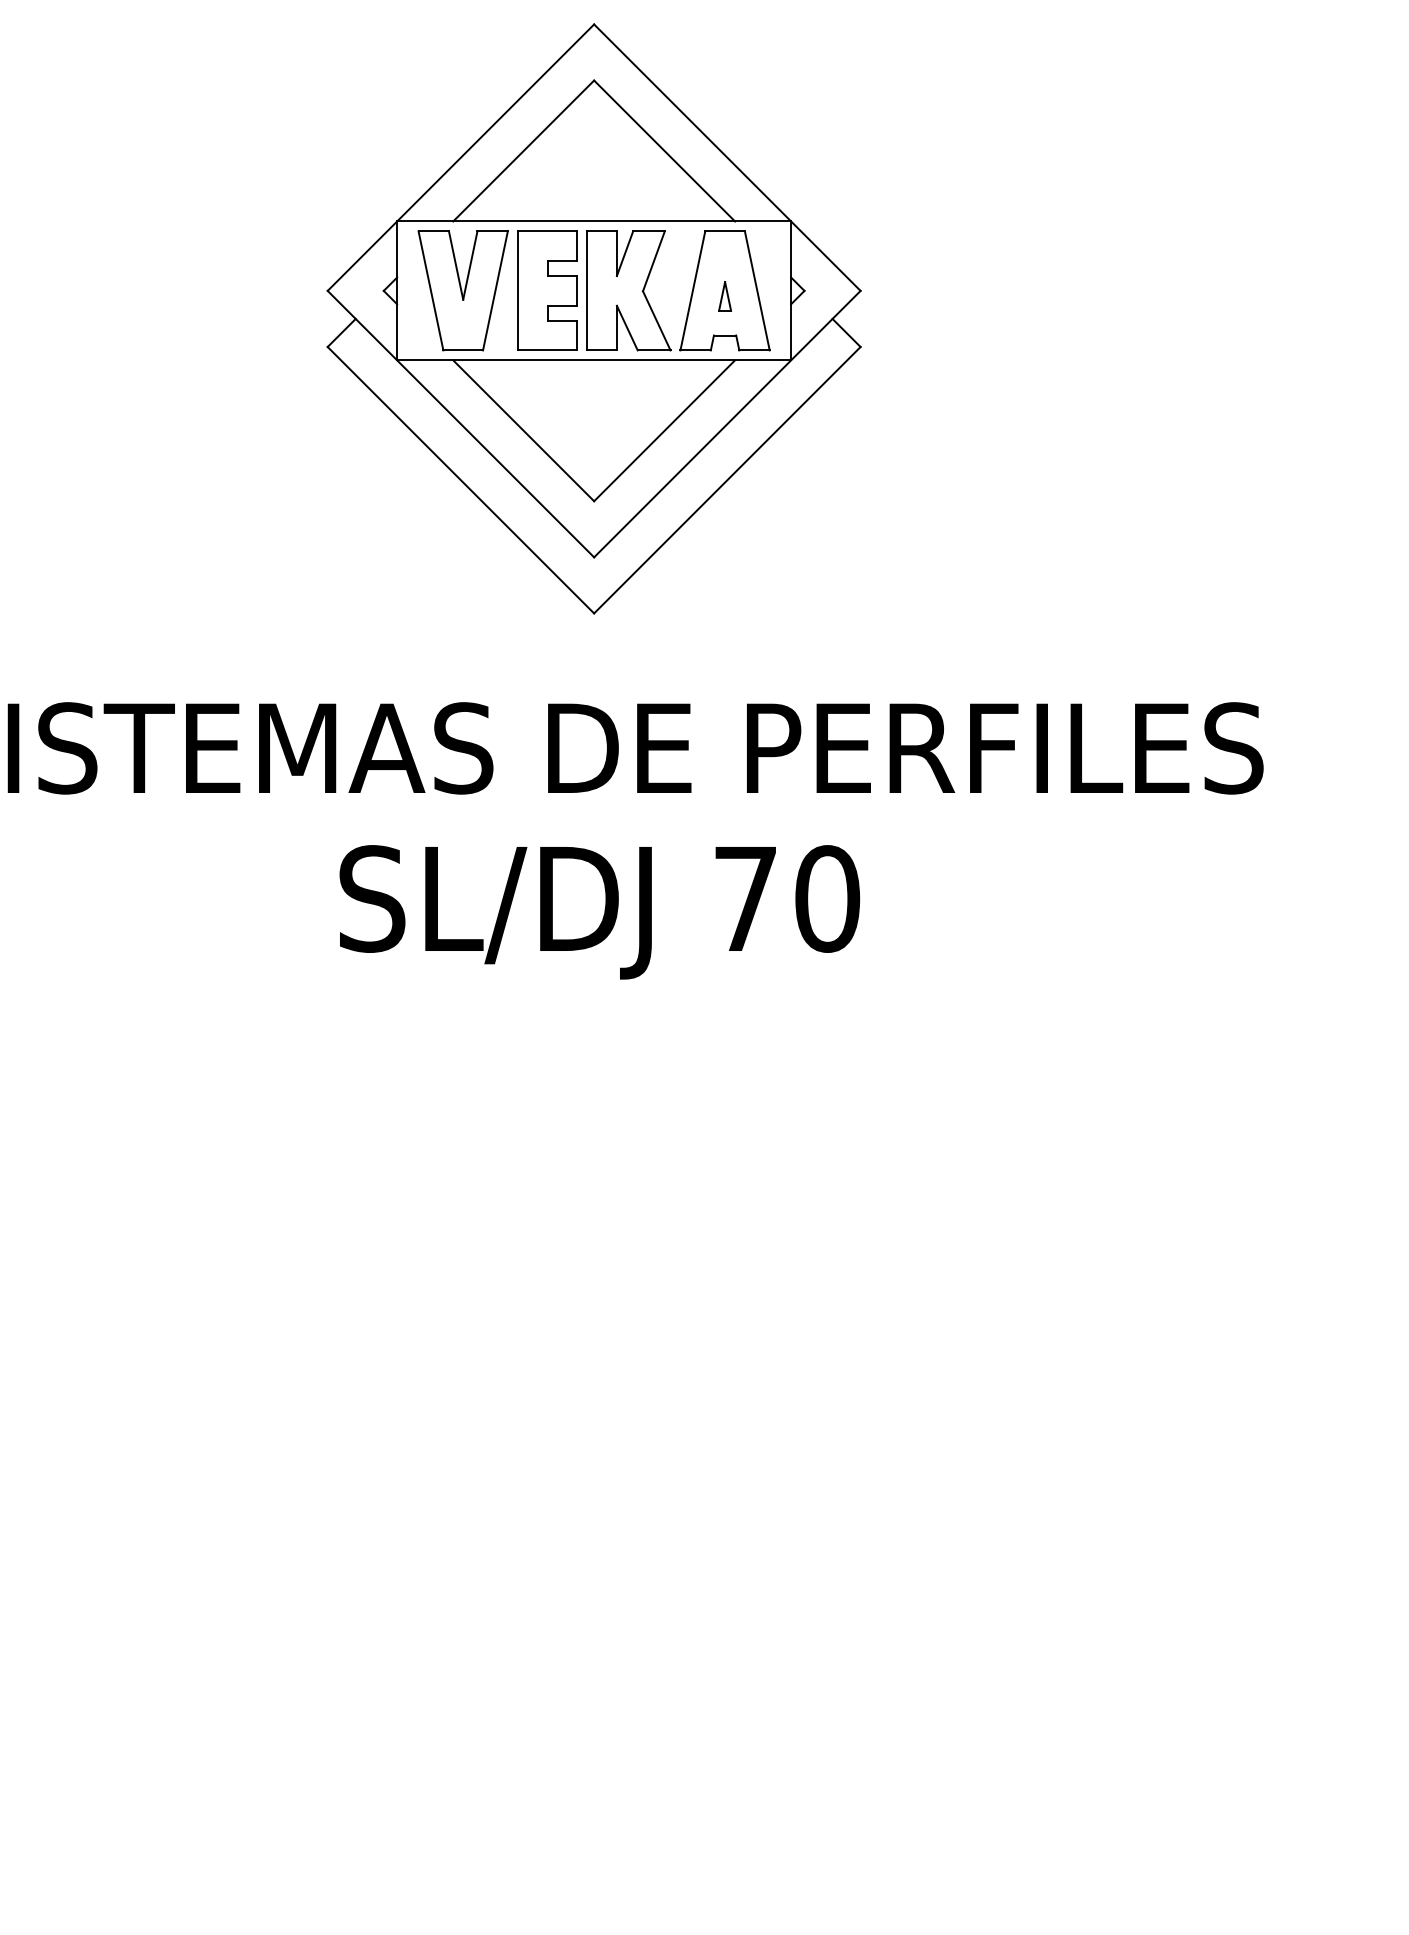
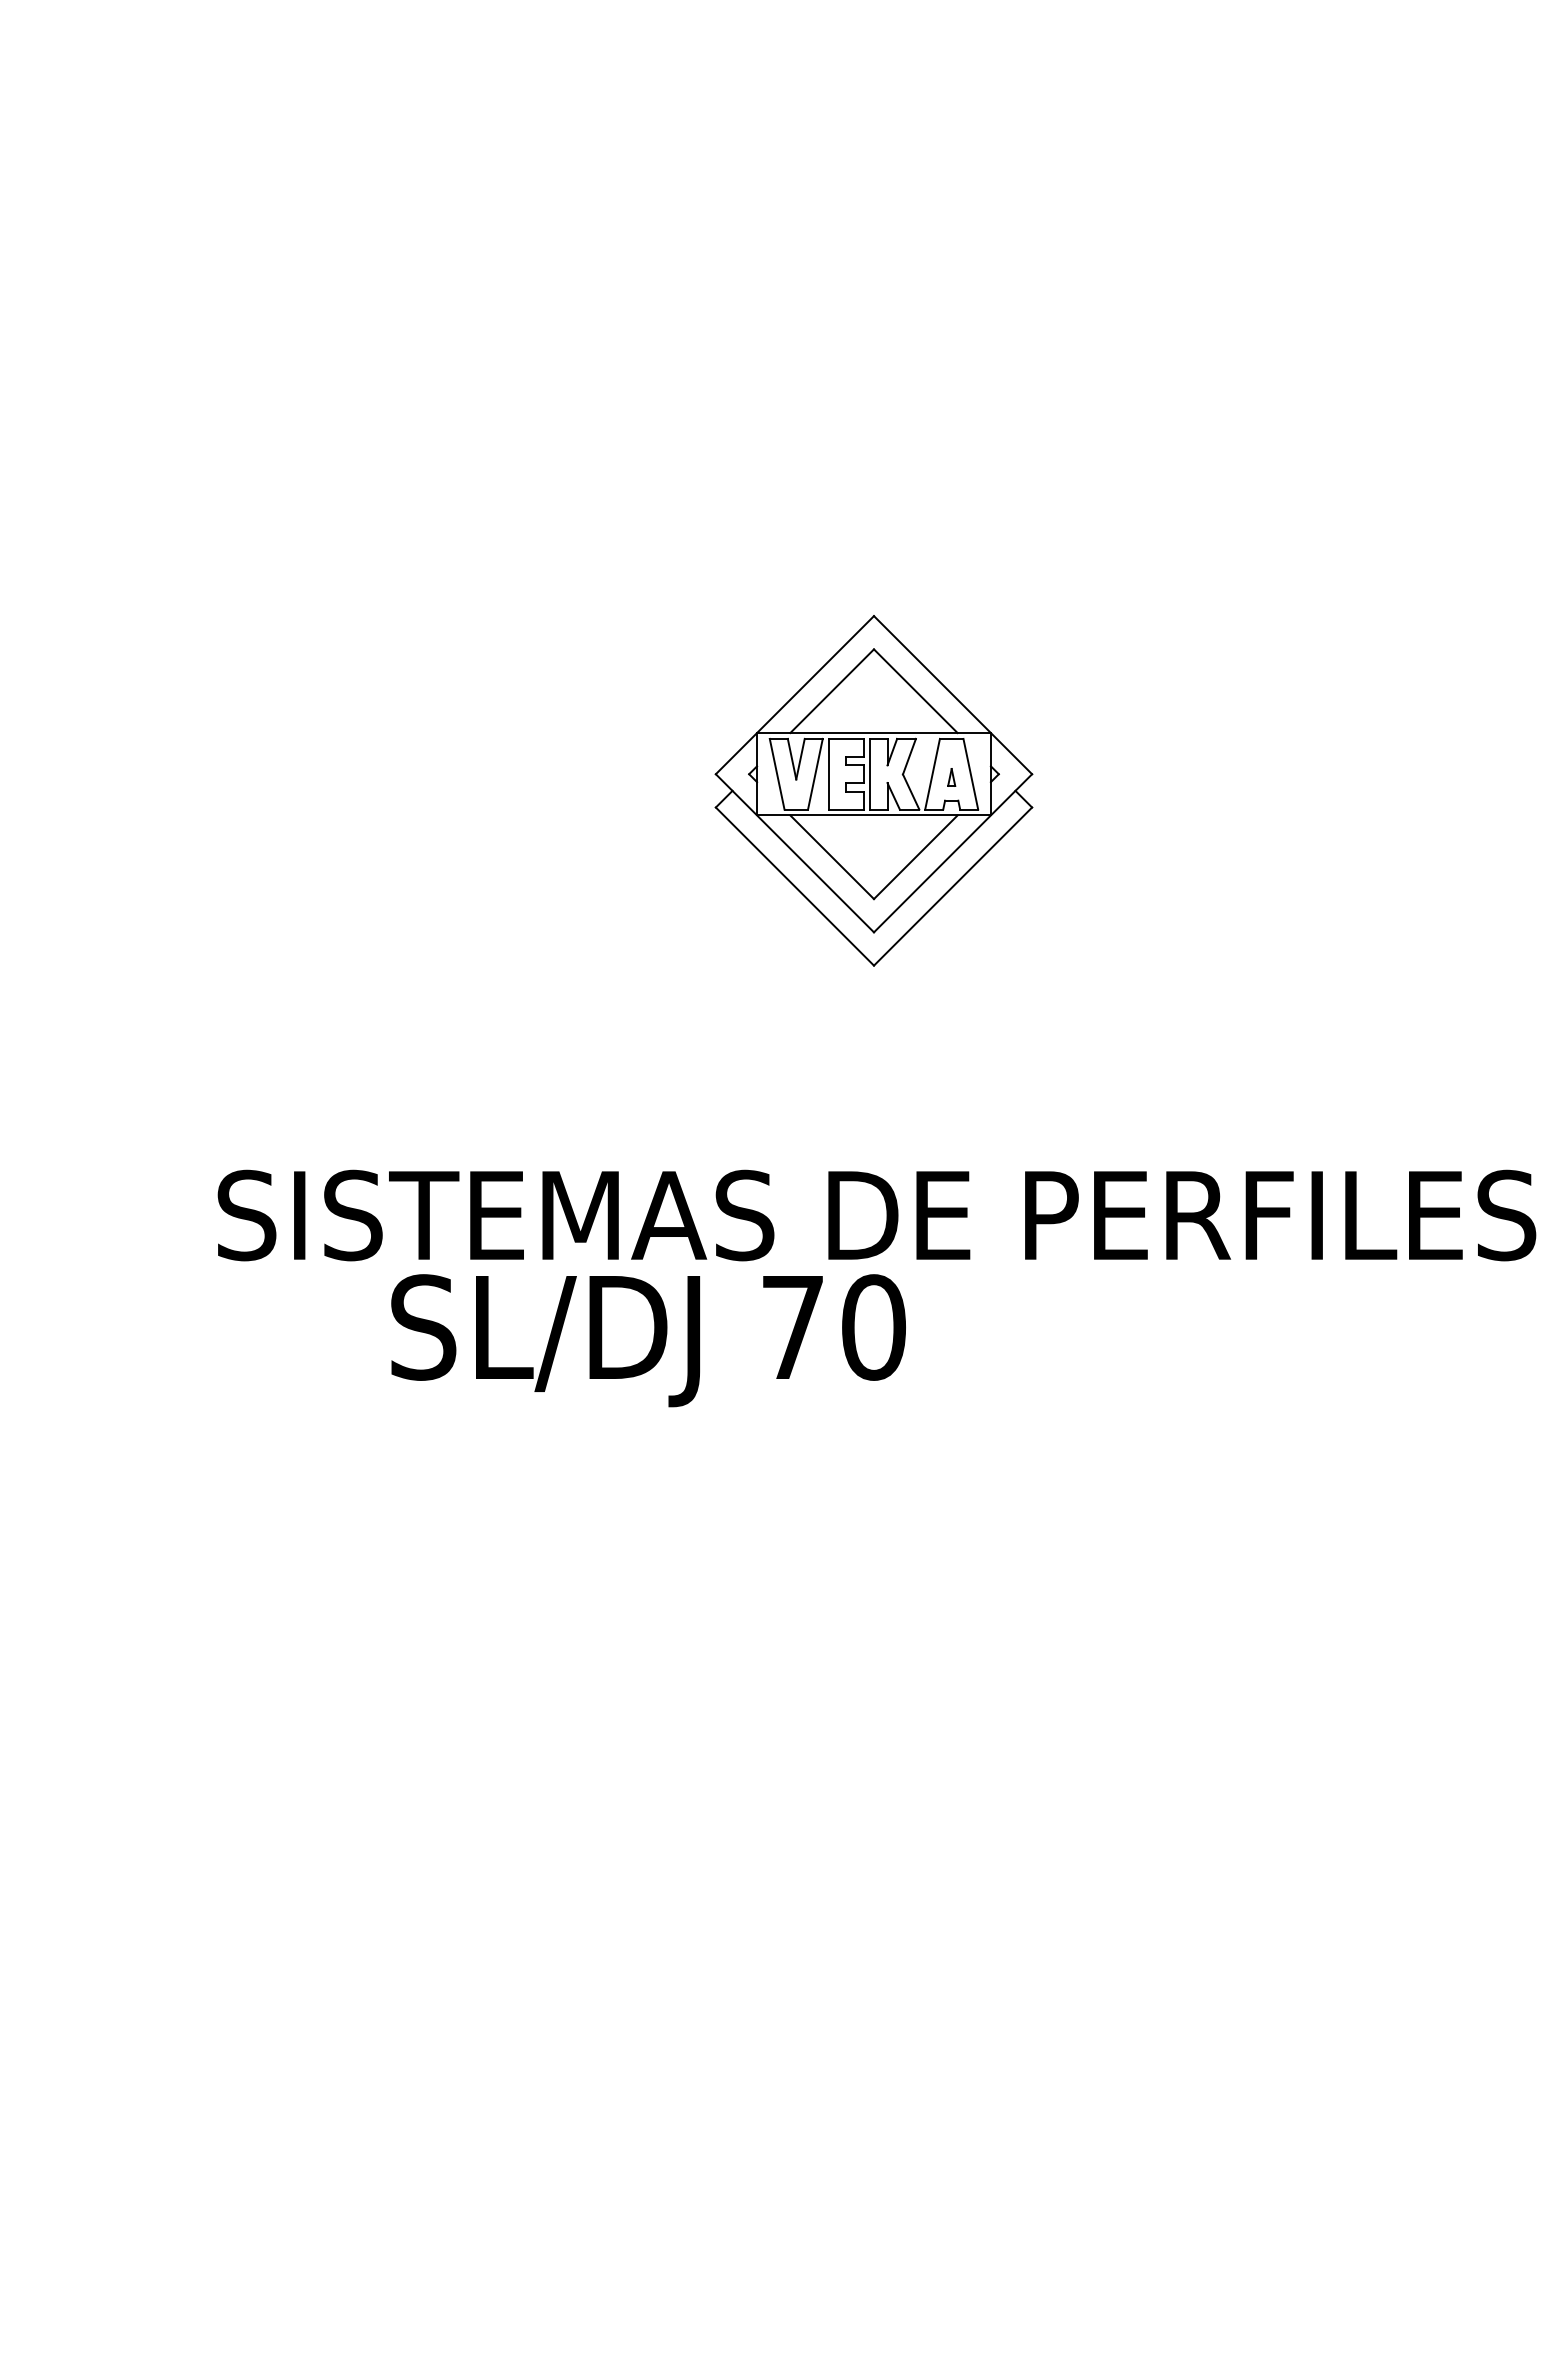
part: (593, 318) -> (873, 790), size x0.6
text: (599, 912) -> (648, 1340), moved

